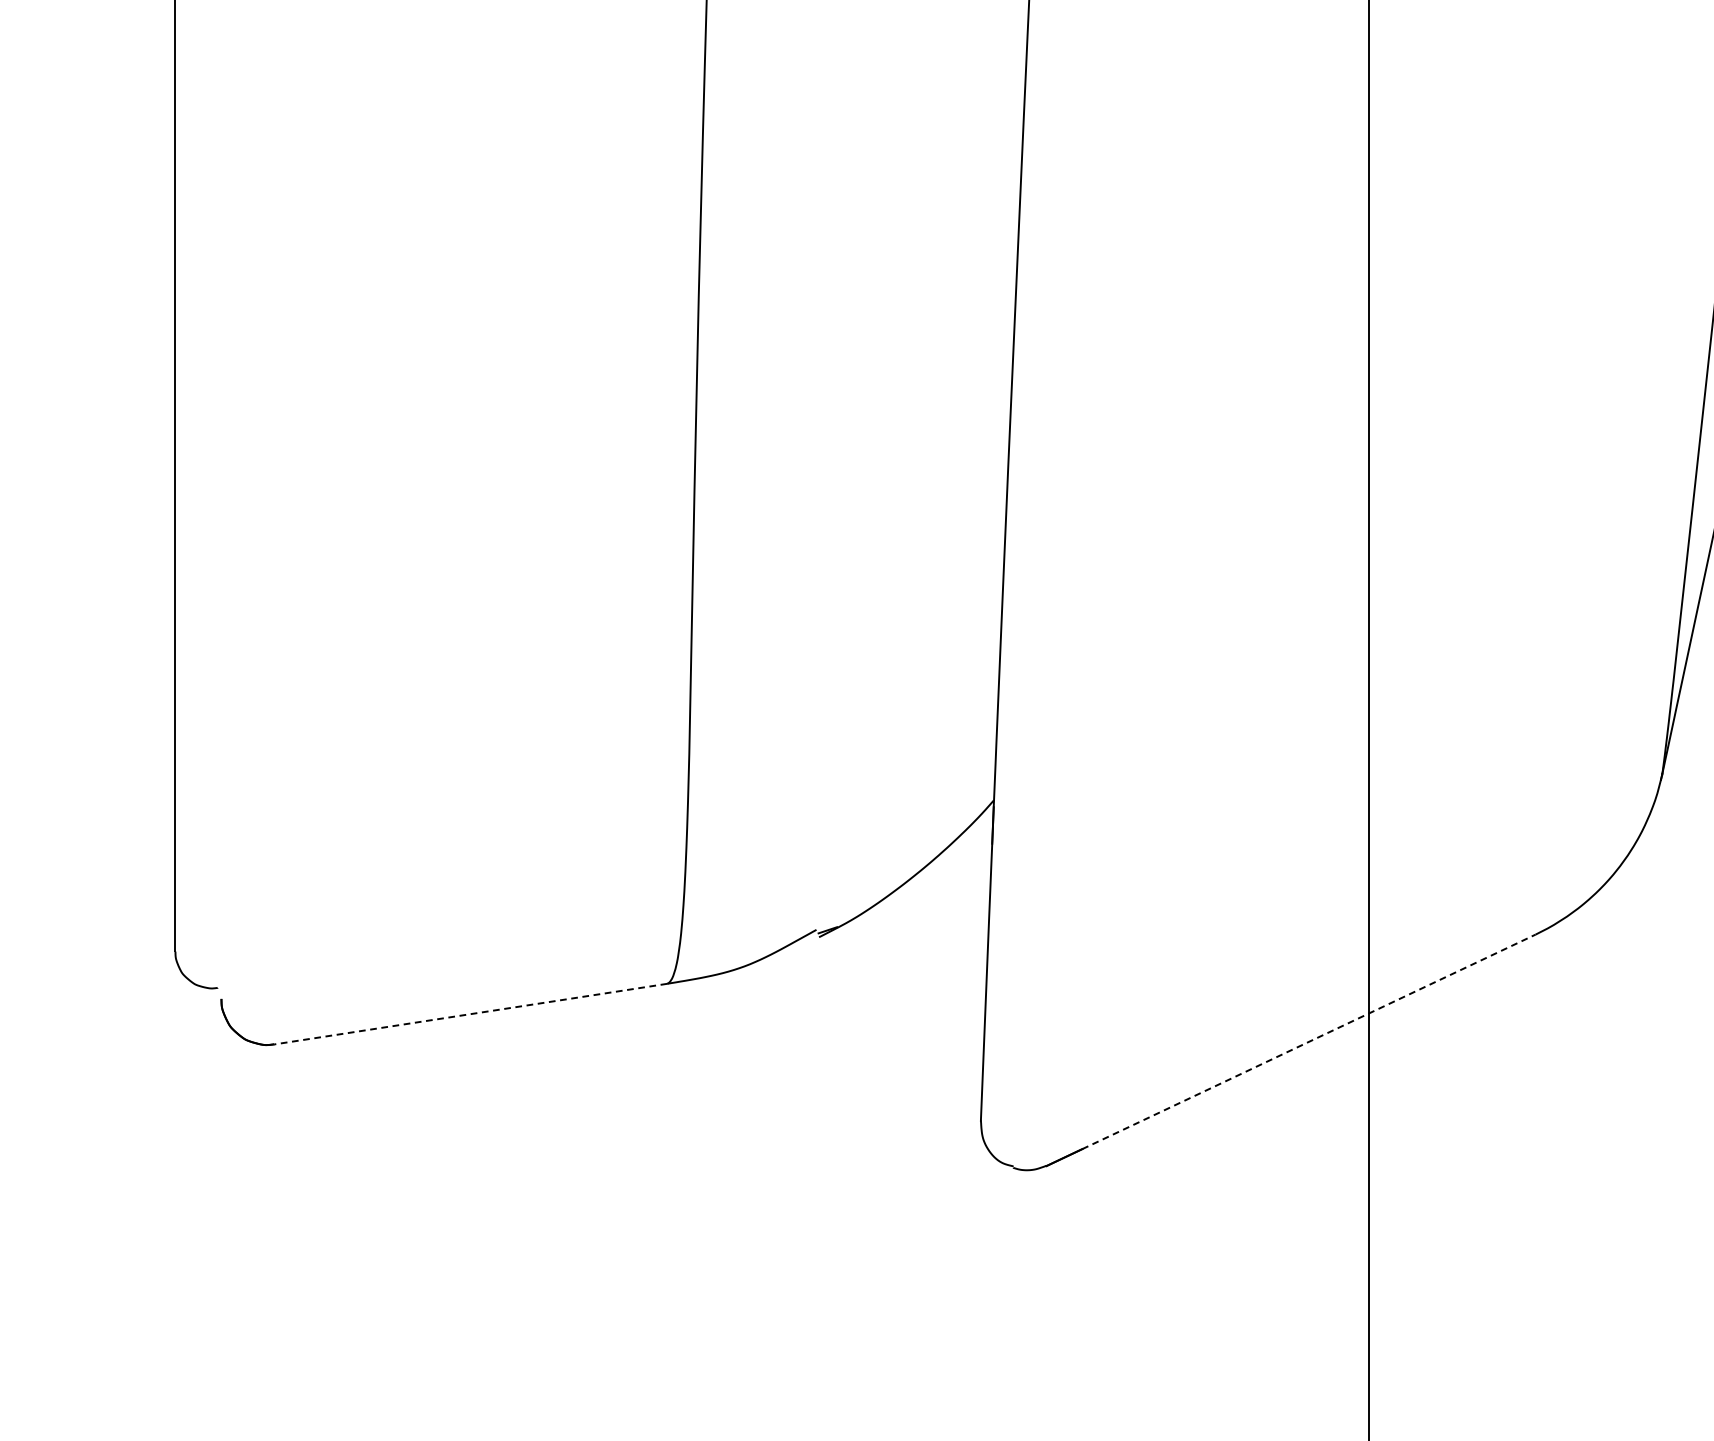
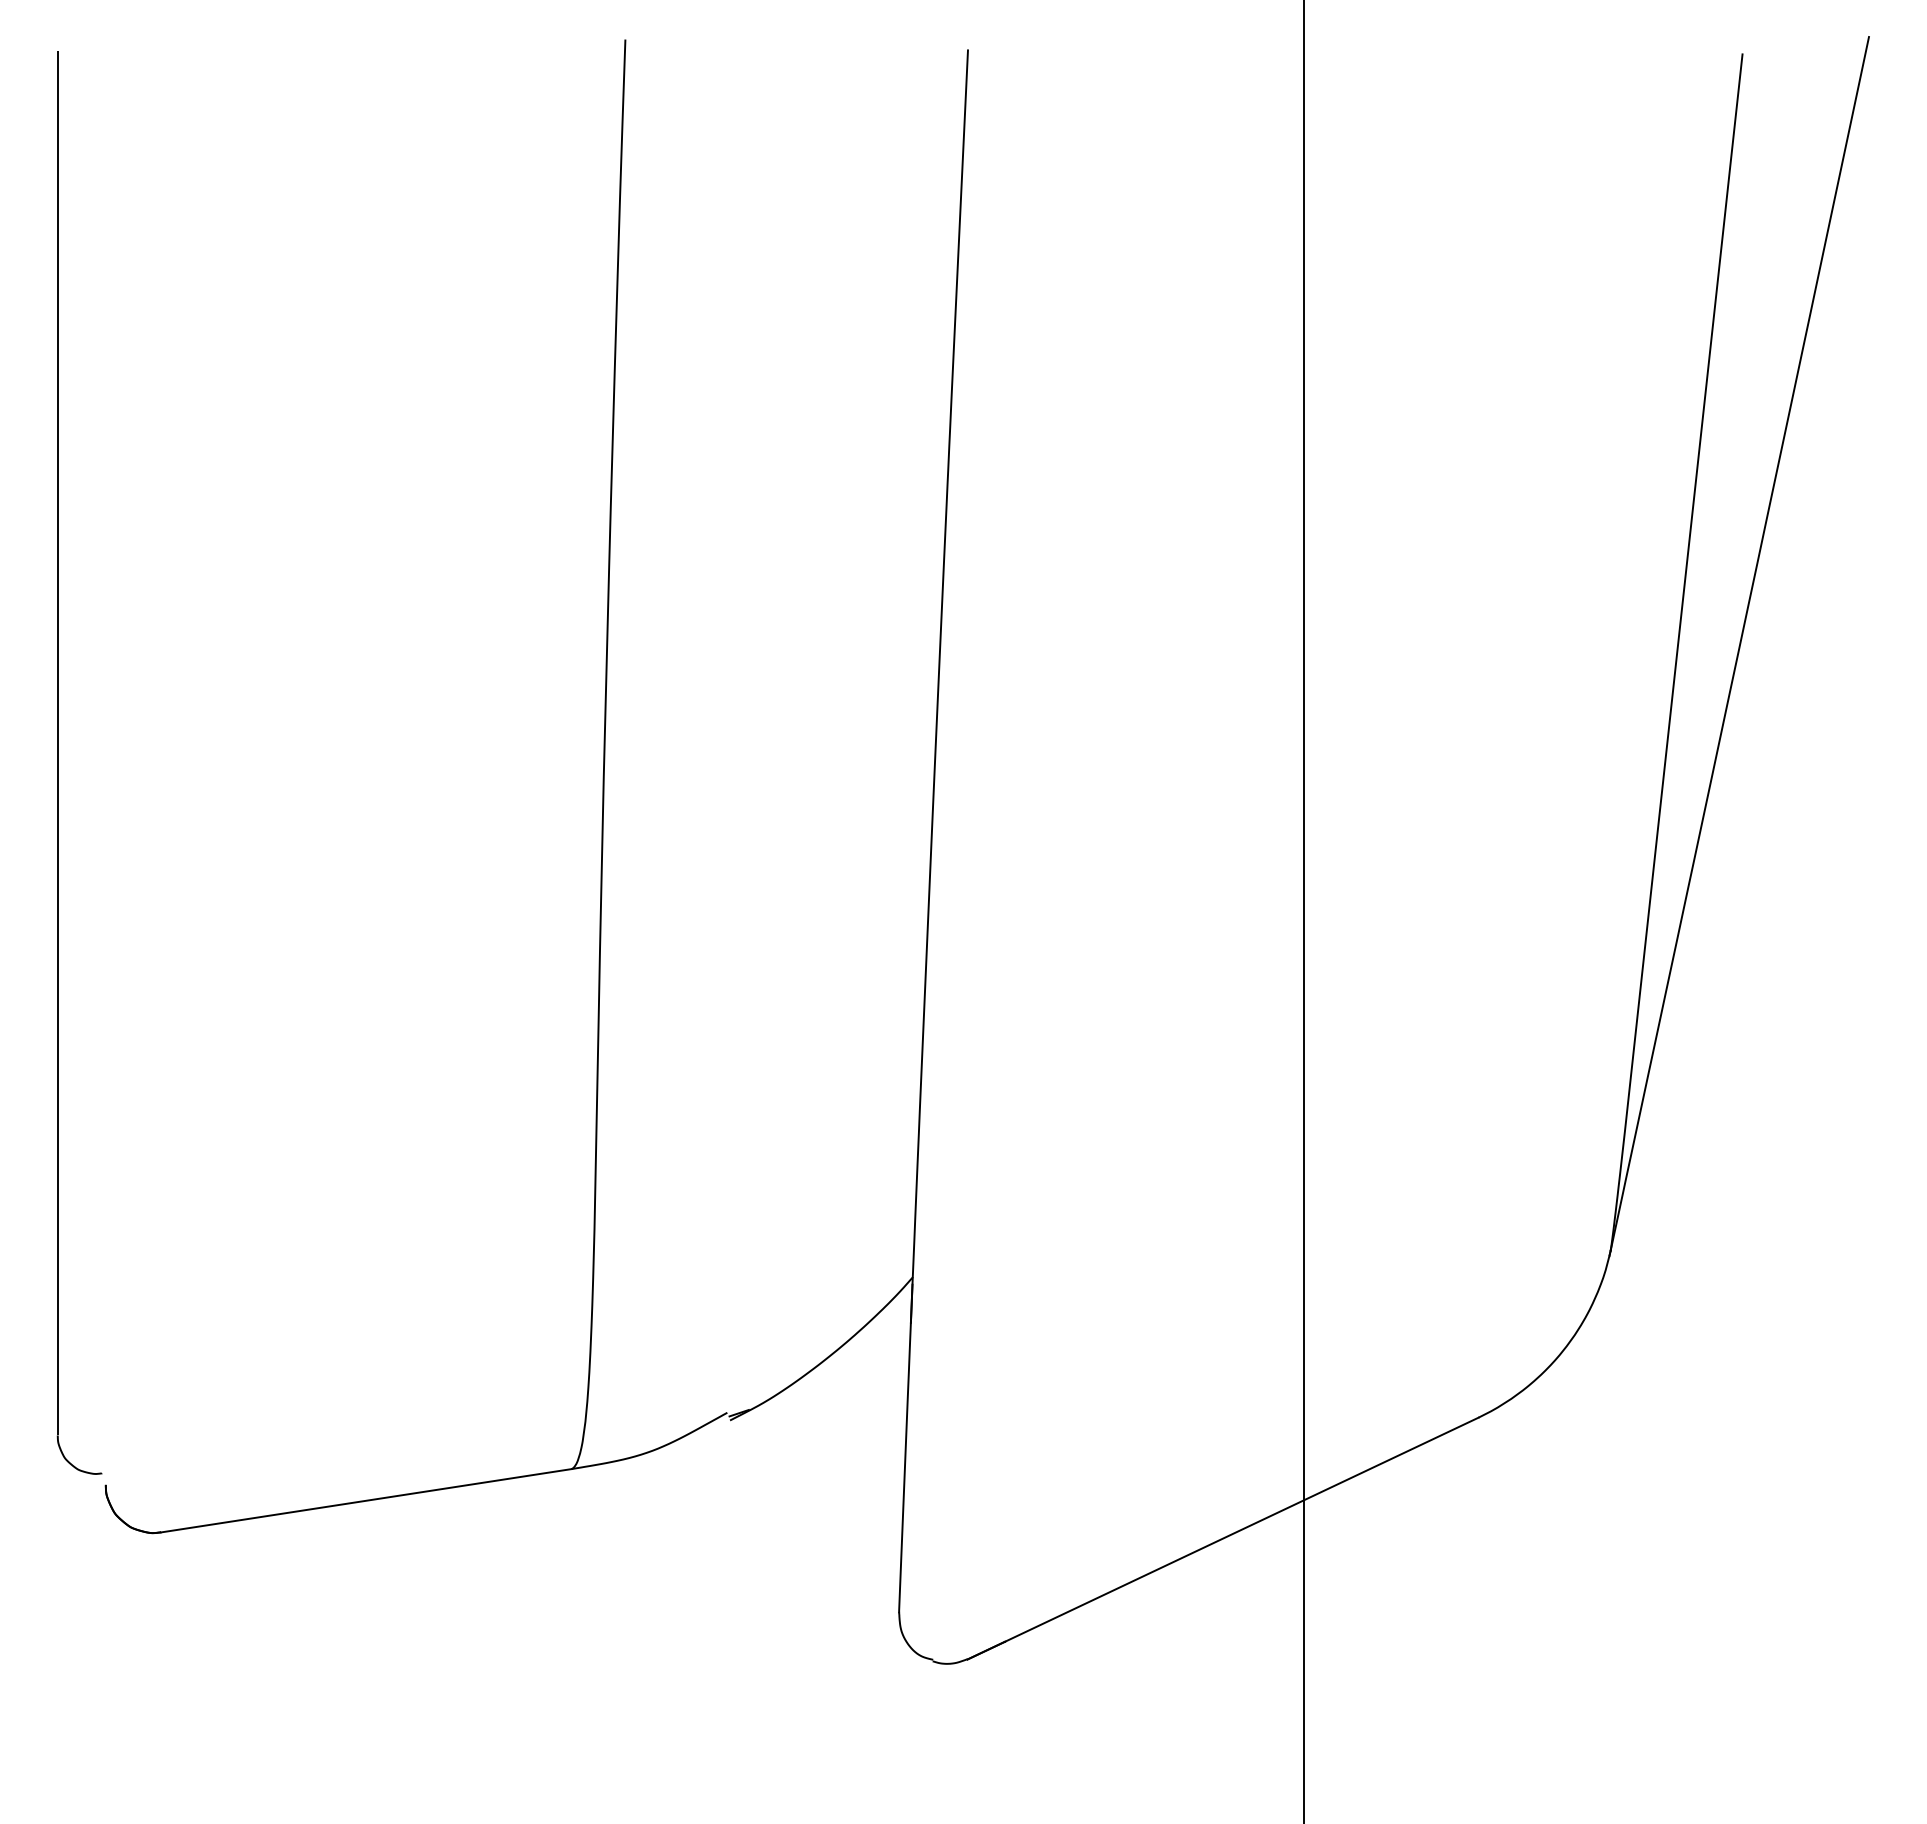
line: (471, 1013) -> (366, 1500), dashed -> solid
line: (1308, 1041) -> (1241, 1529), dashed -> solid

